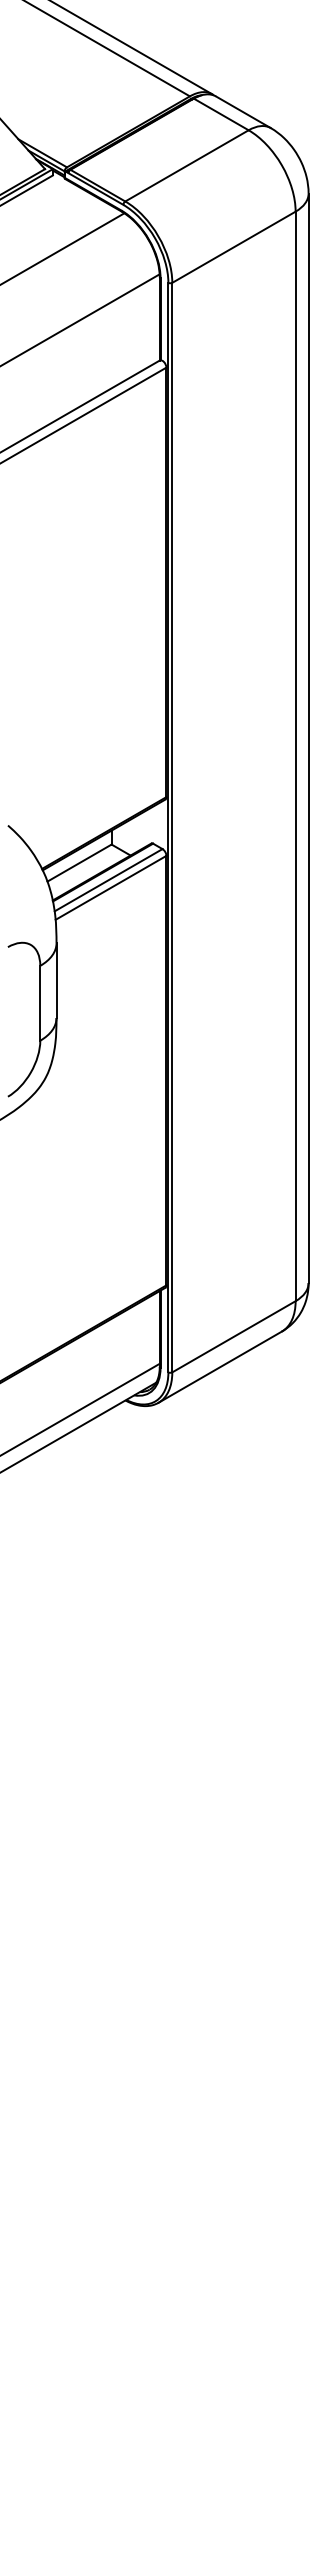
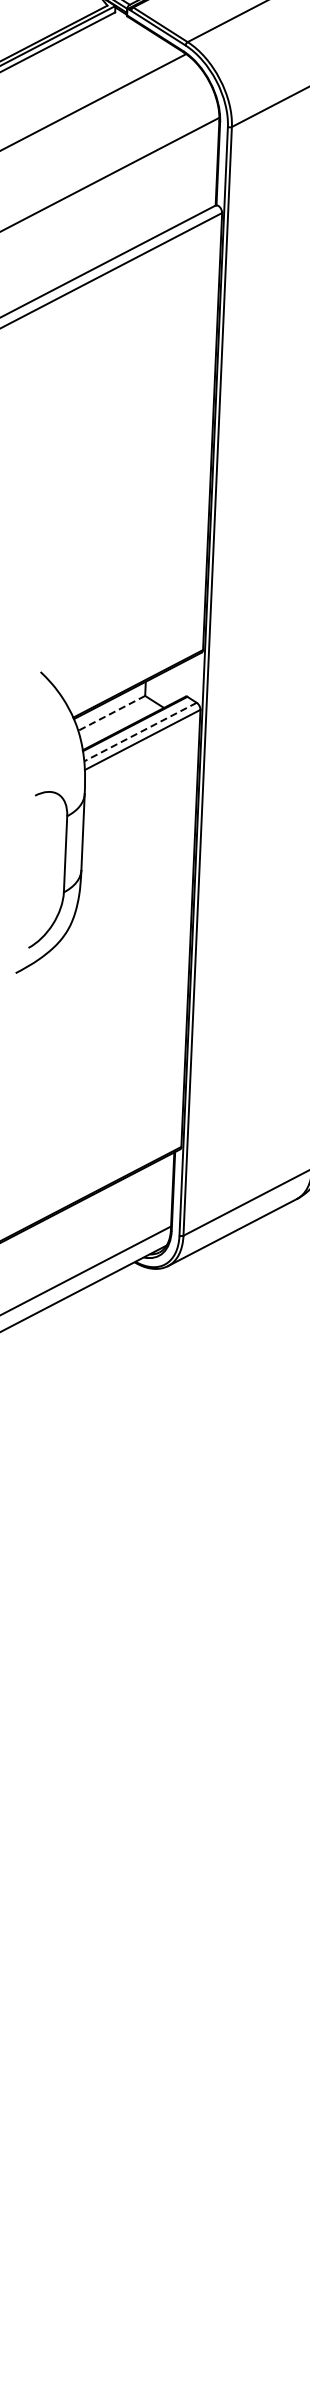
line: (79, 863) -> (111, 713), solid -> dashed
line: (108, 880) -> (140, 732), solid -> dashed

